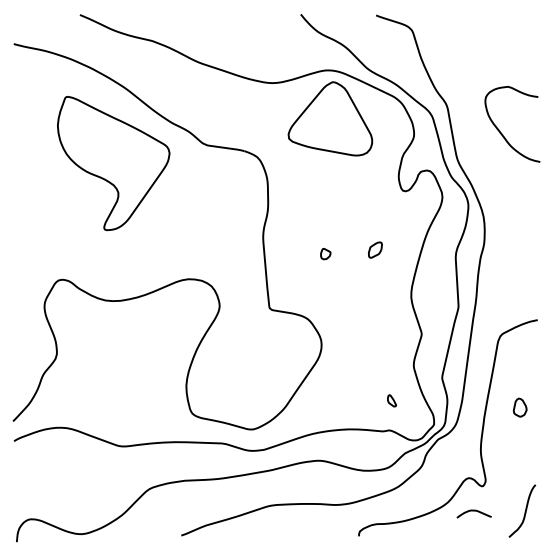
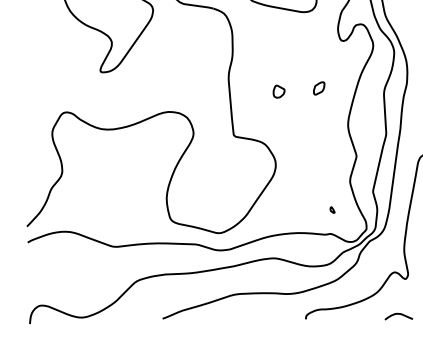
part: (325, 253) -> (278, 91), size x1.43
part: (391, 400) -> (332, 209), size x0.62
curve: (473, 511) -> (398, 314), moved

